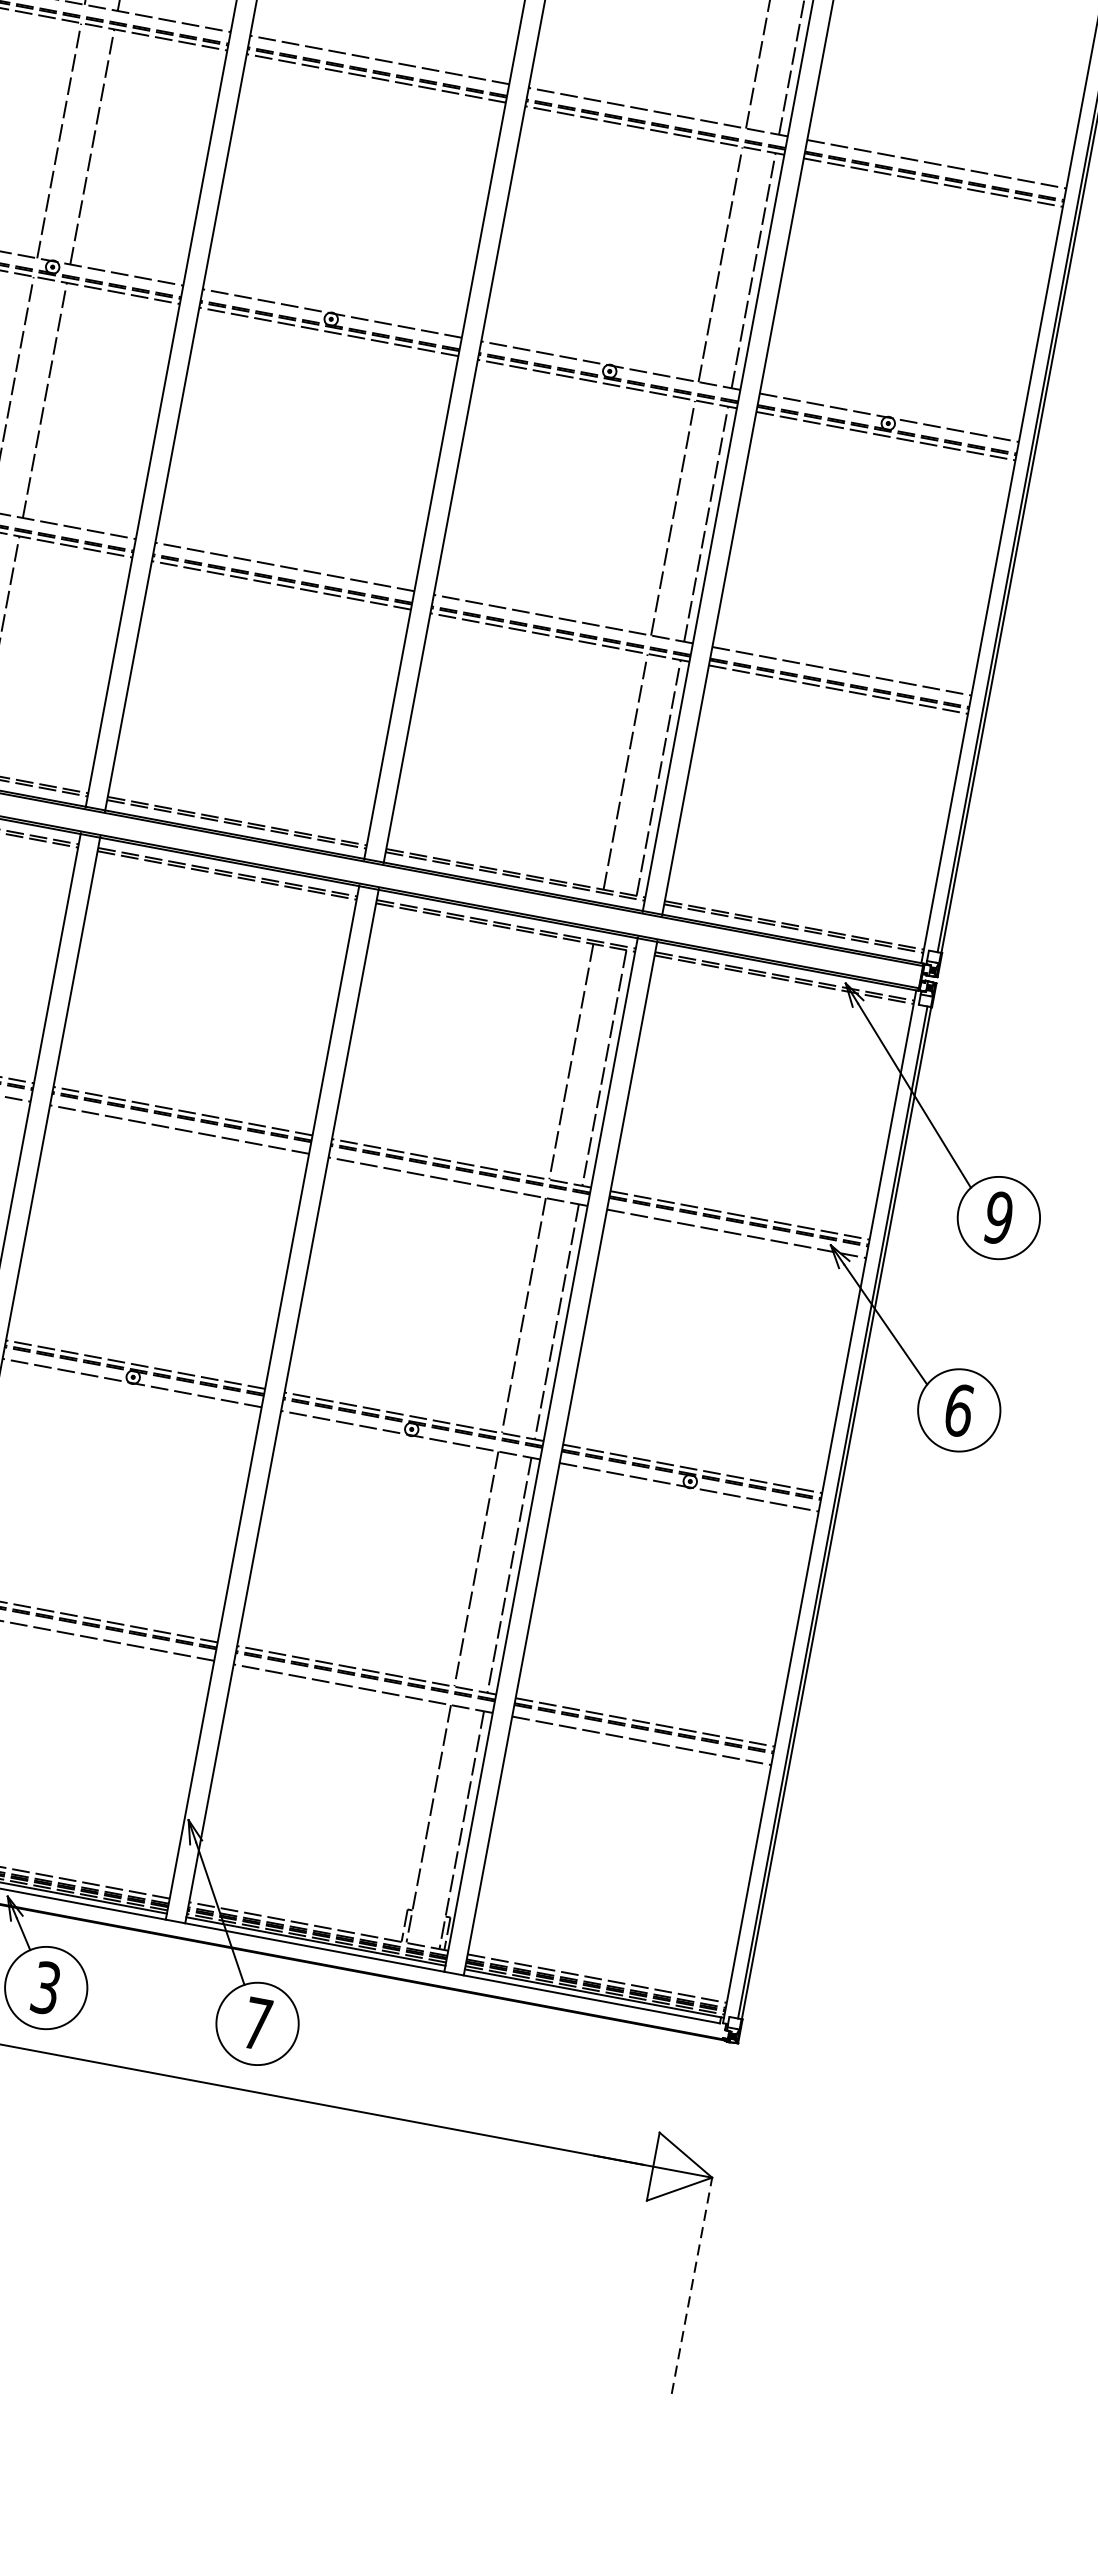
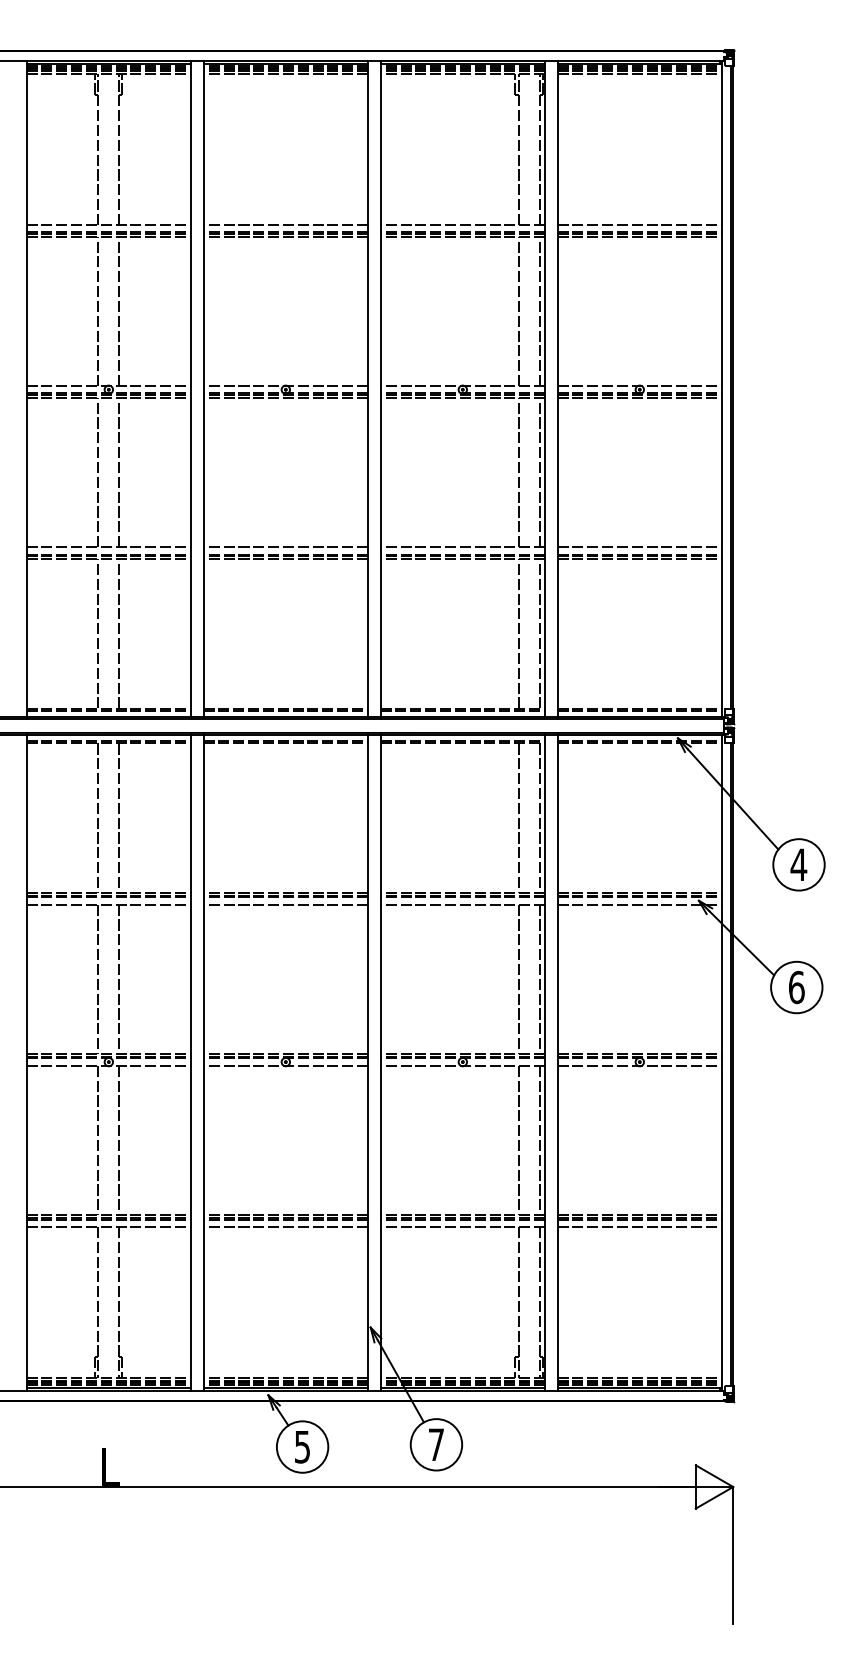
text: (998, 1217) -> (798, 864), 9 -> 4
text: (46, 1987) -> (302, 1446), 3 -> 5
line: (692, 2285) -> (733, 1555), dashed -> solid

